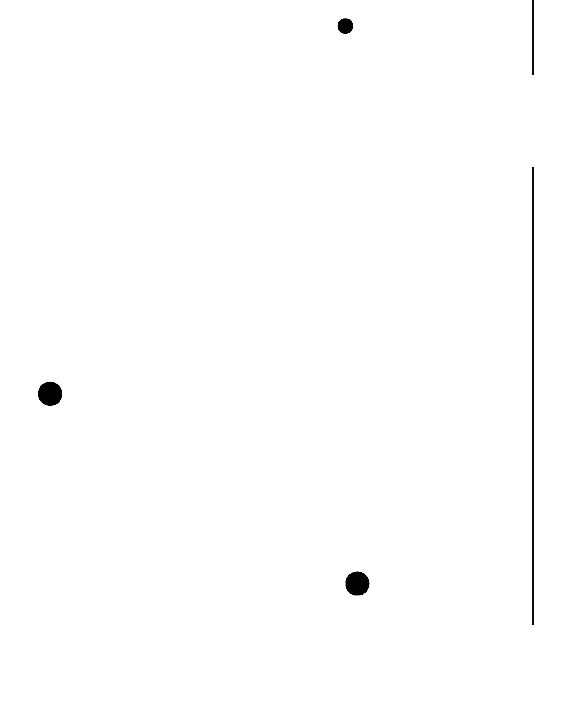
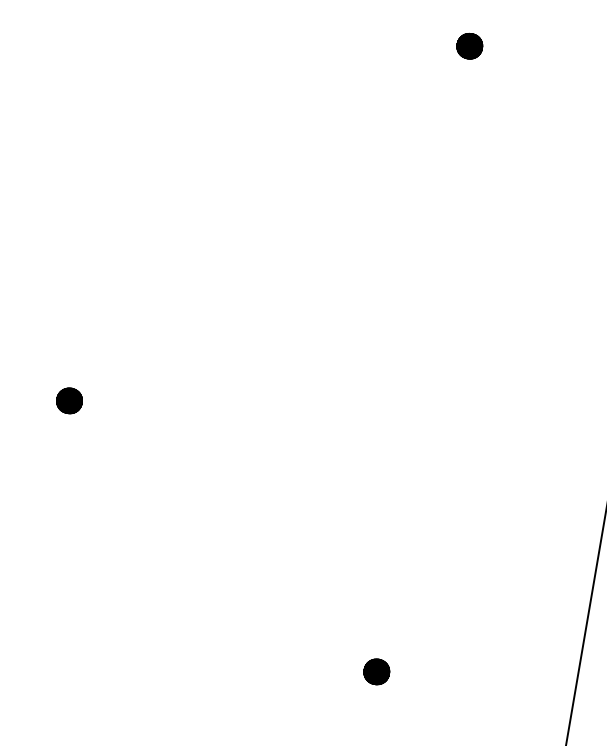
part: (345, 25) -> (470, 45), size x1.67

